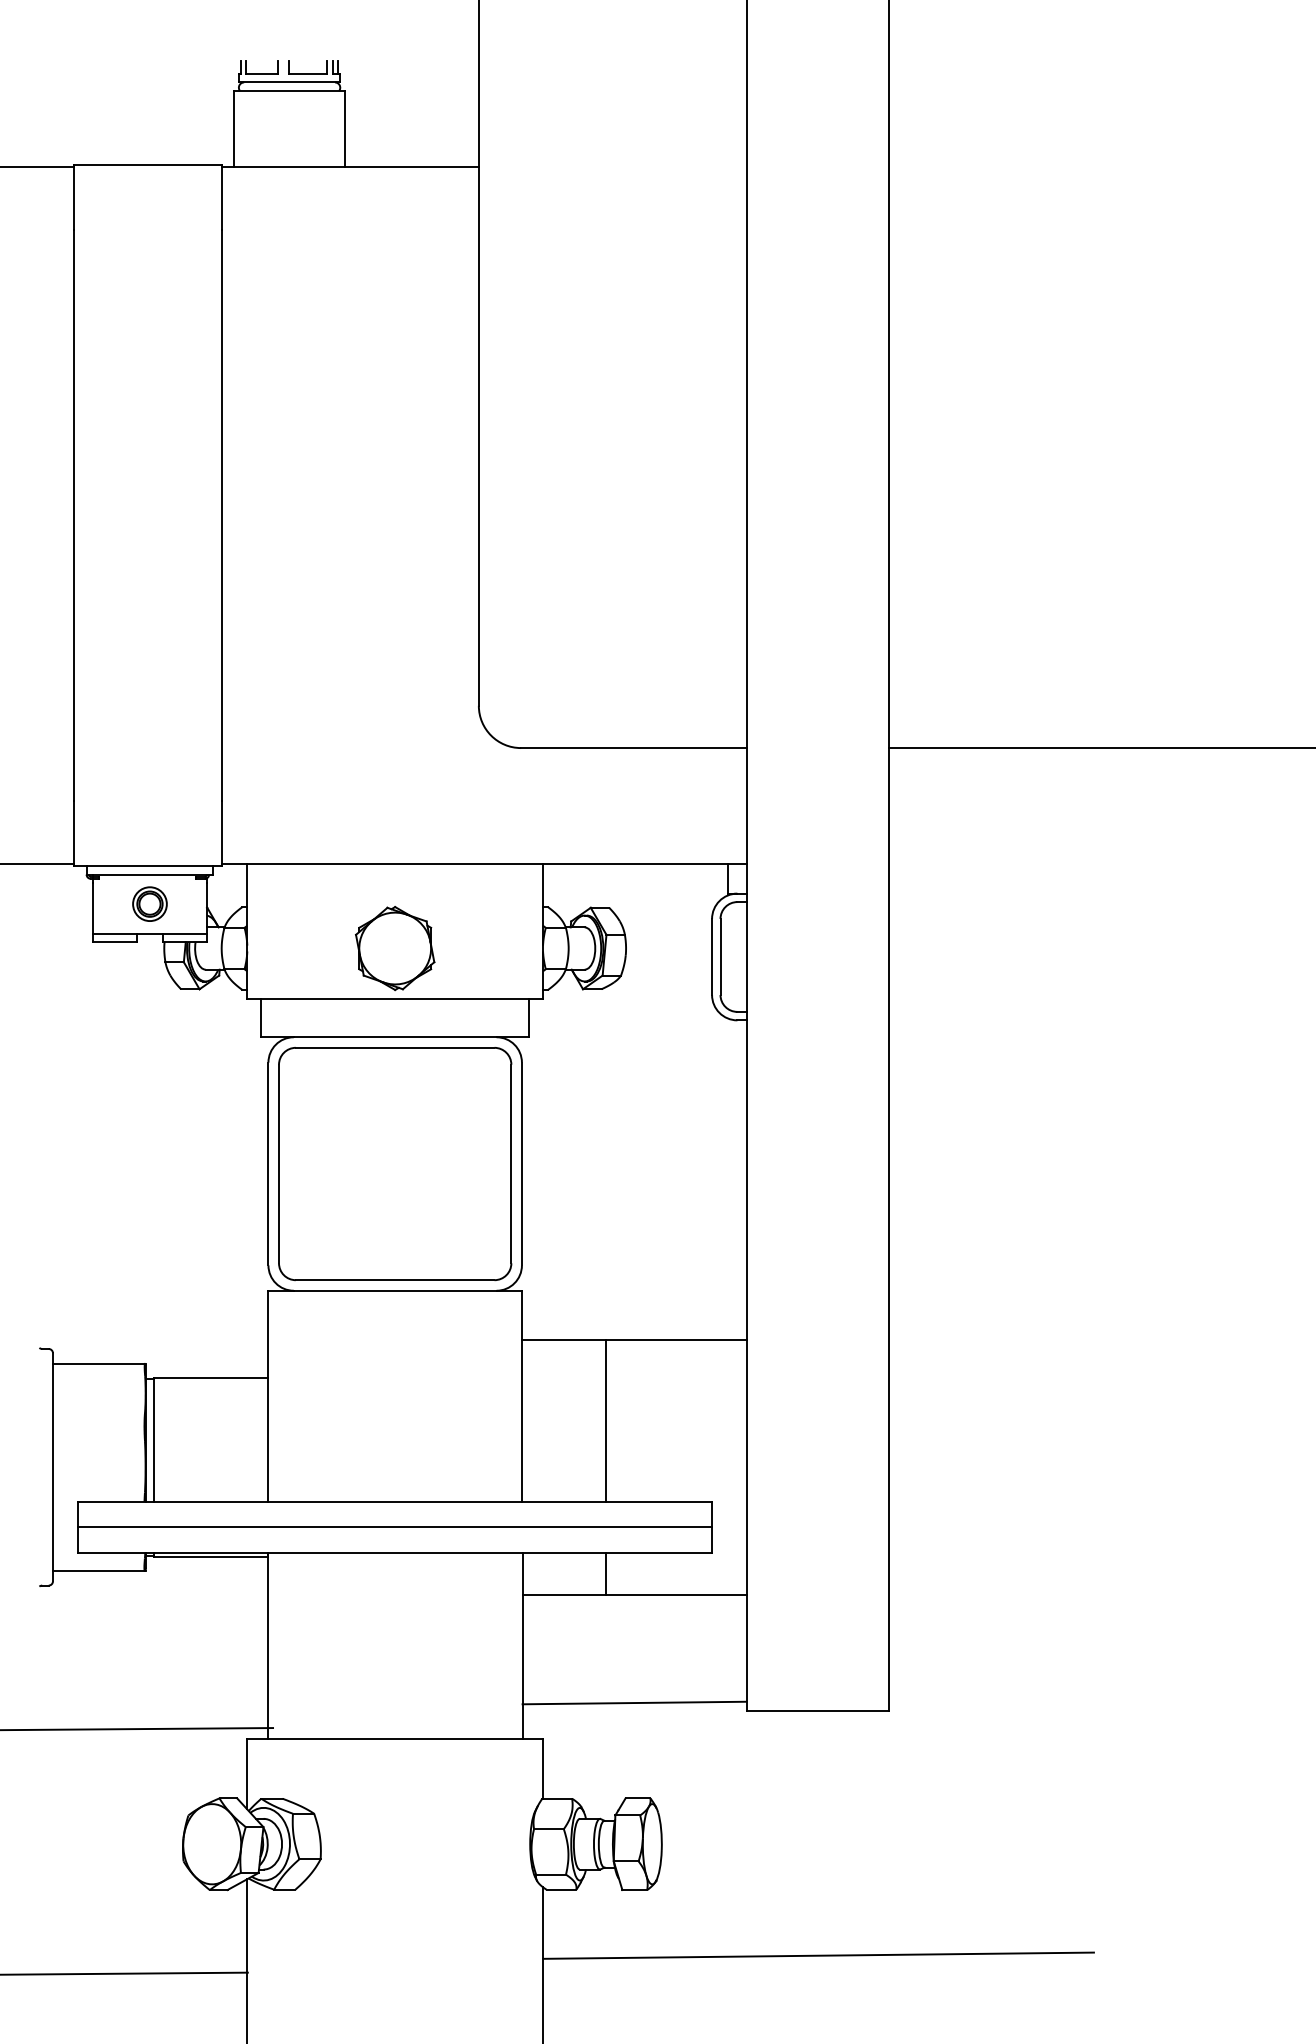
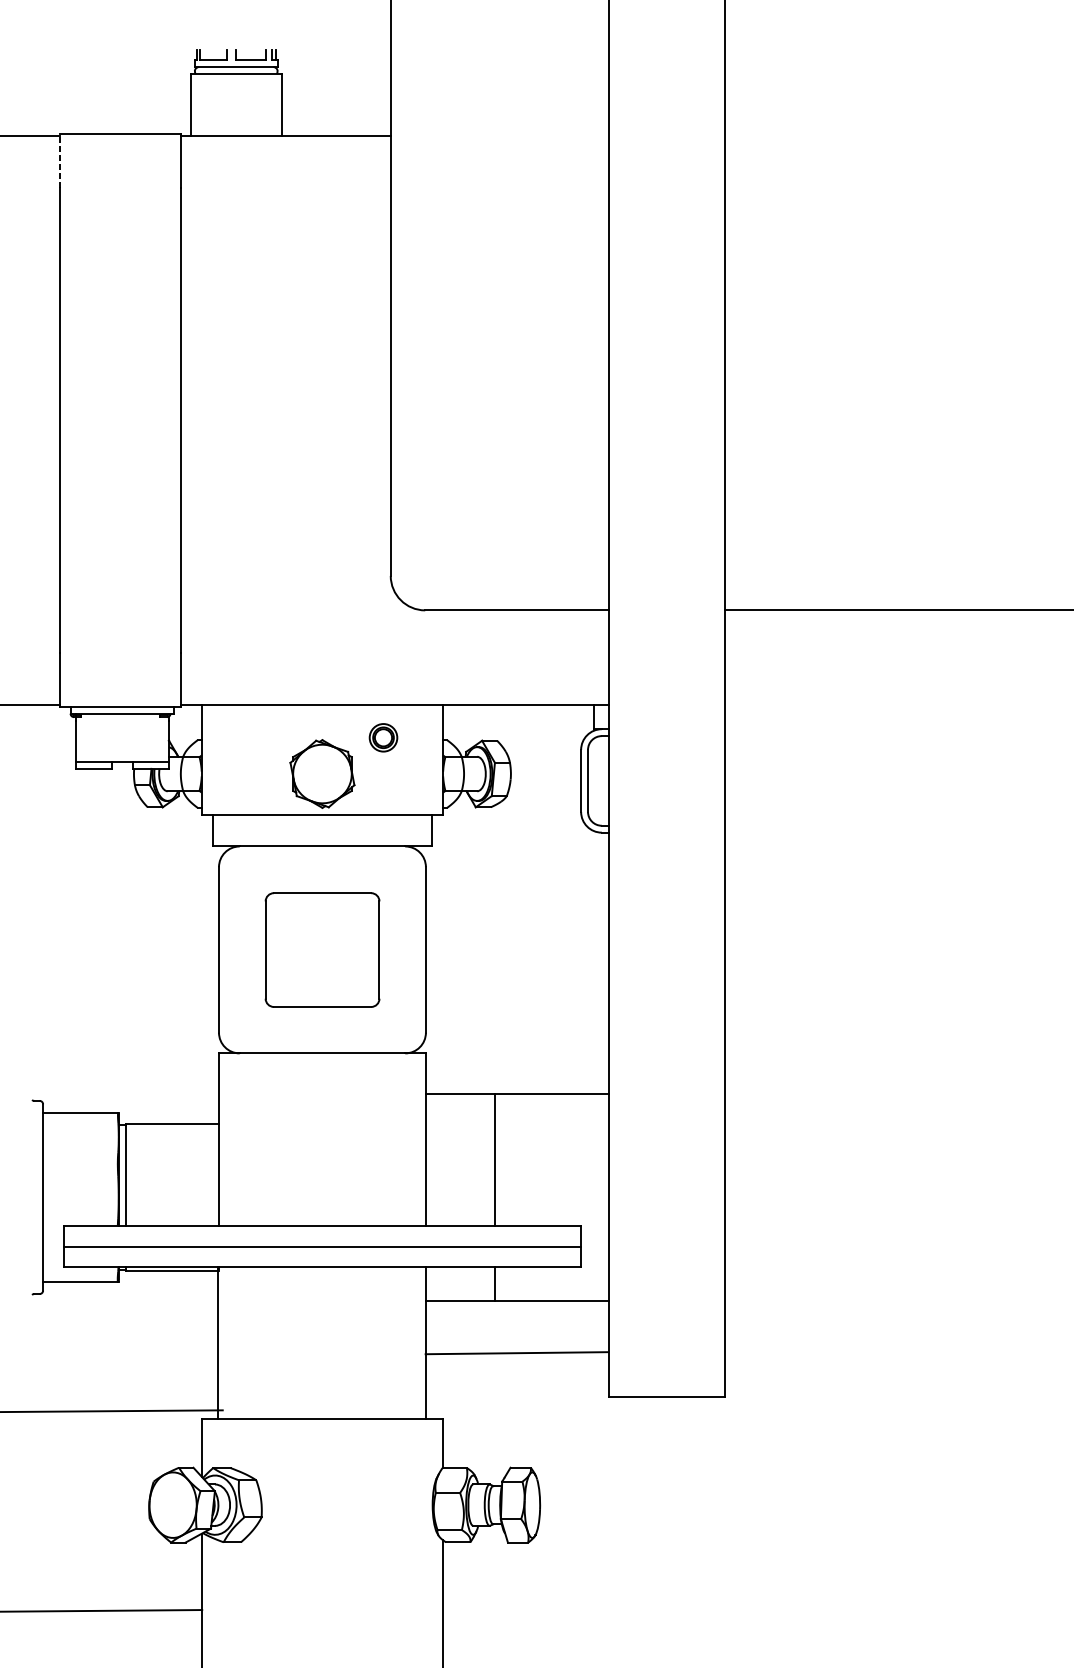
line: (73, 197) -> (59, 160), solid -> dashed
part: (149, 903) -> (383, 737), moved
part: (395, 1164) -> (322, 950), size x0.6
line: (634, 1702) -> (517, 1352), moved
line: (818, 1955) -> (668, 1596), removed

